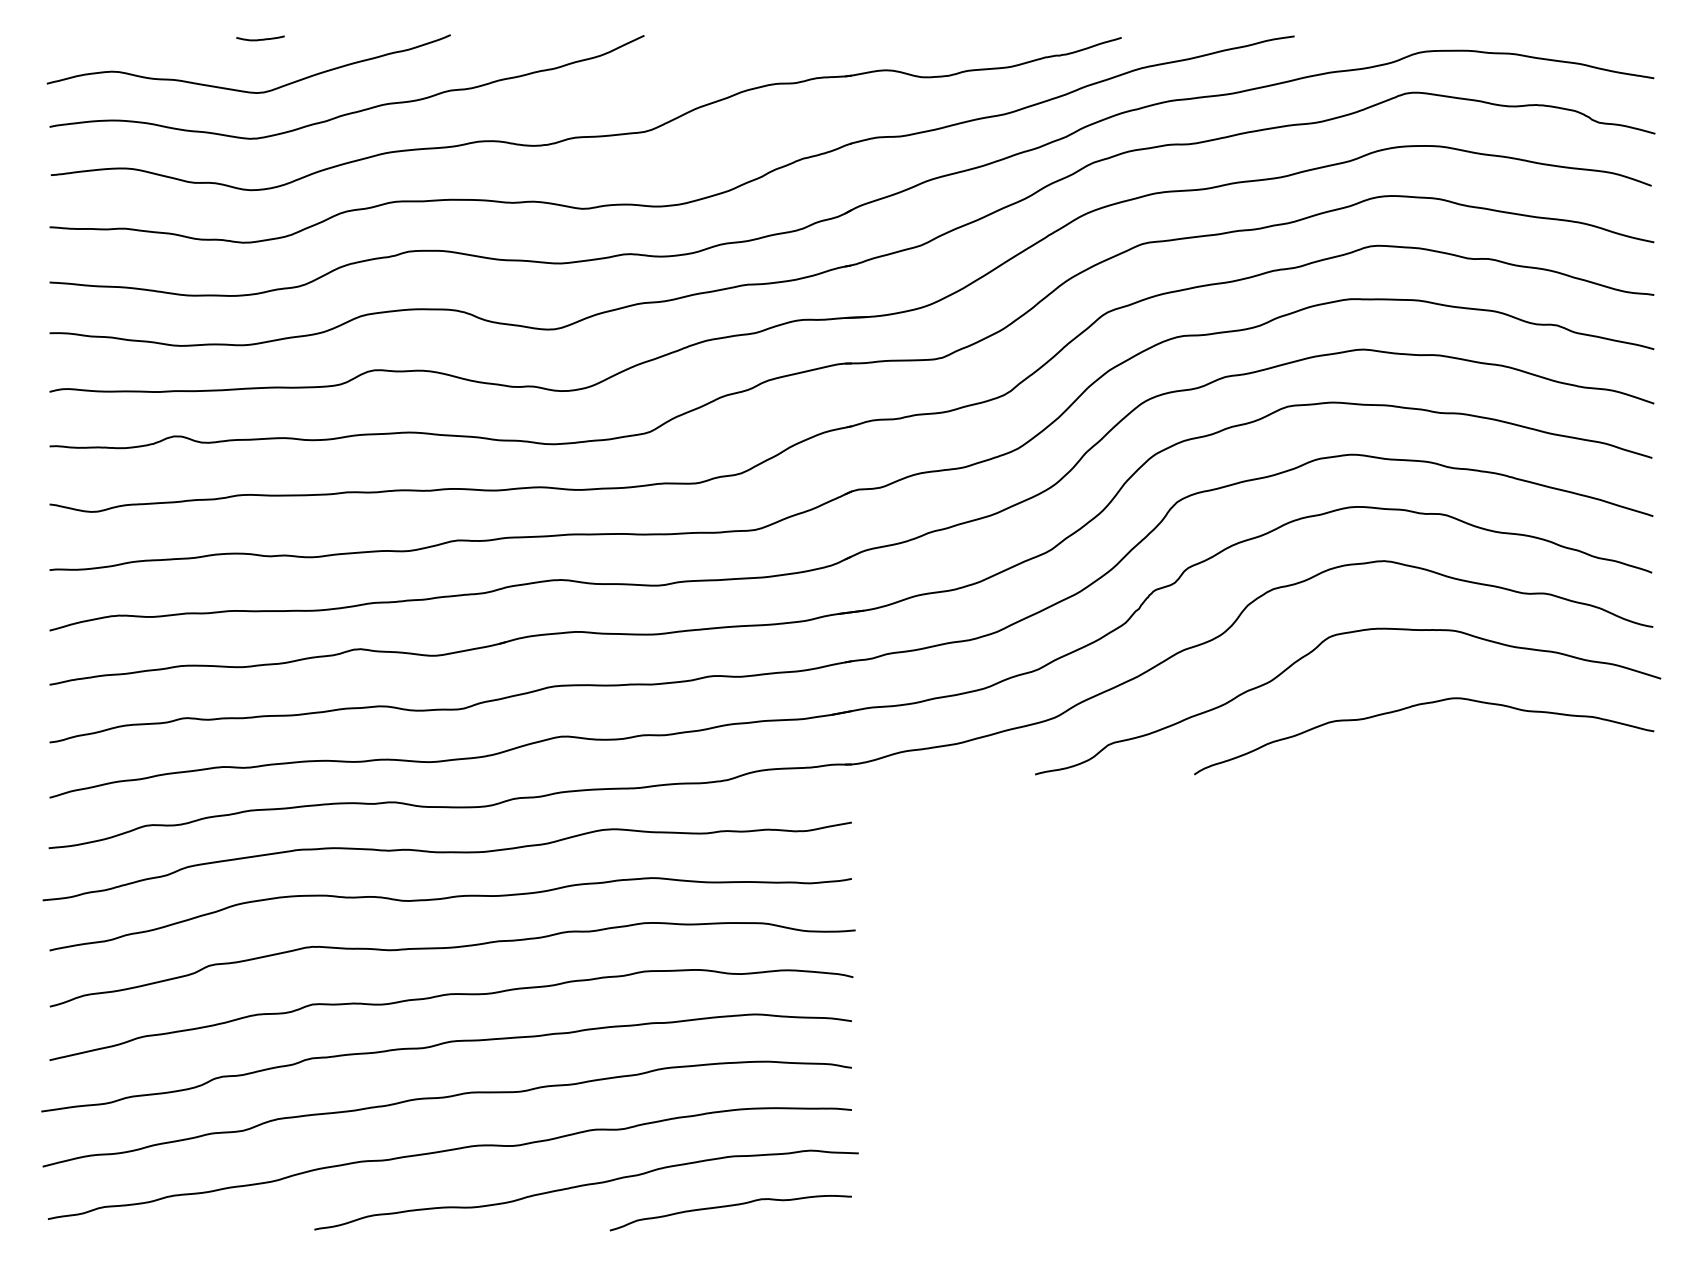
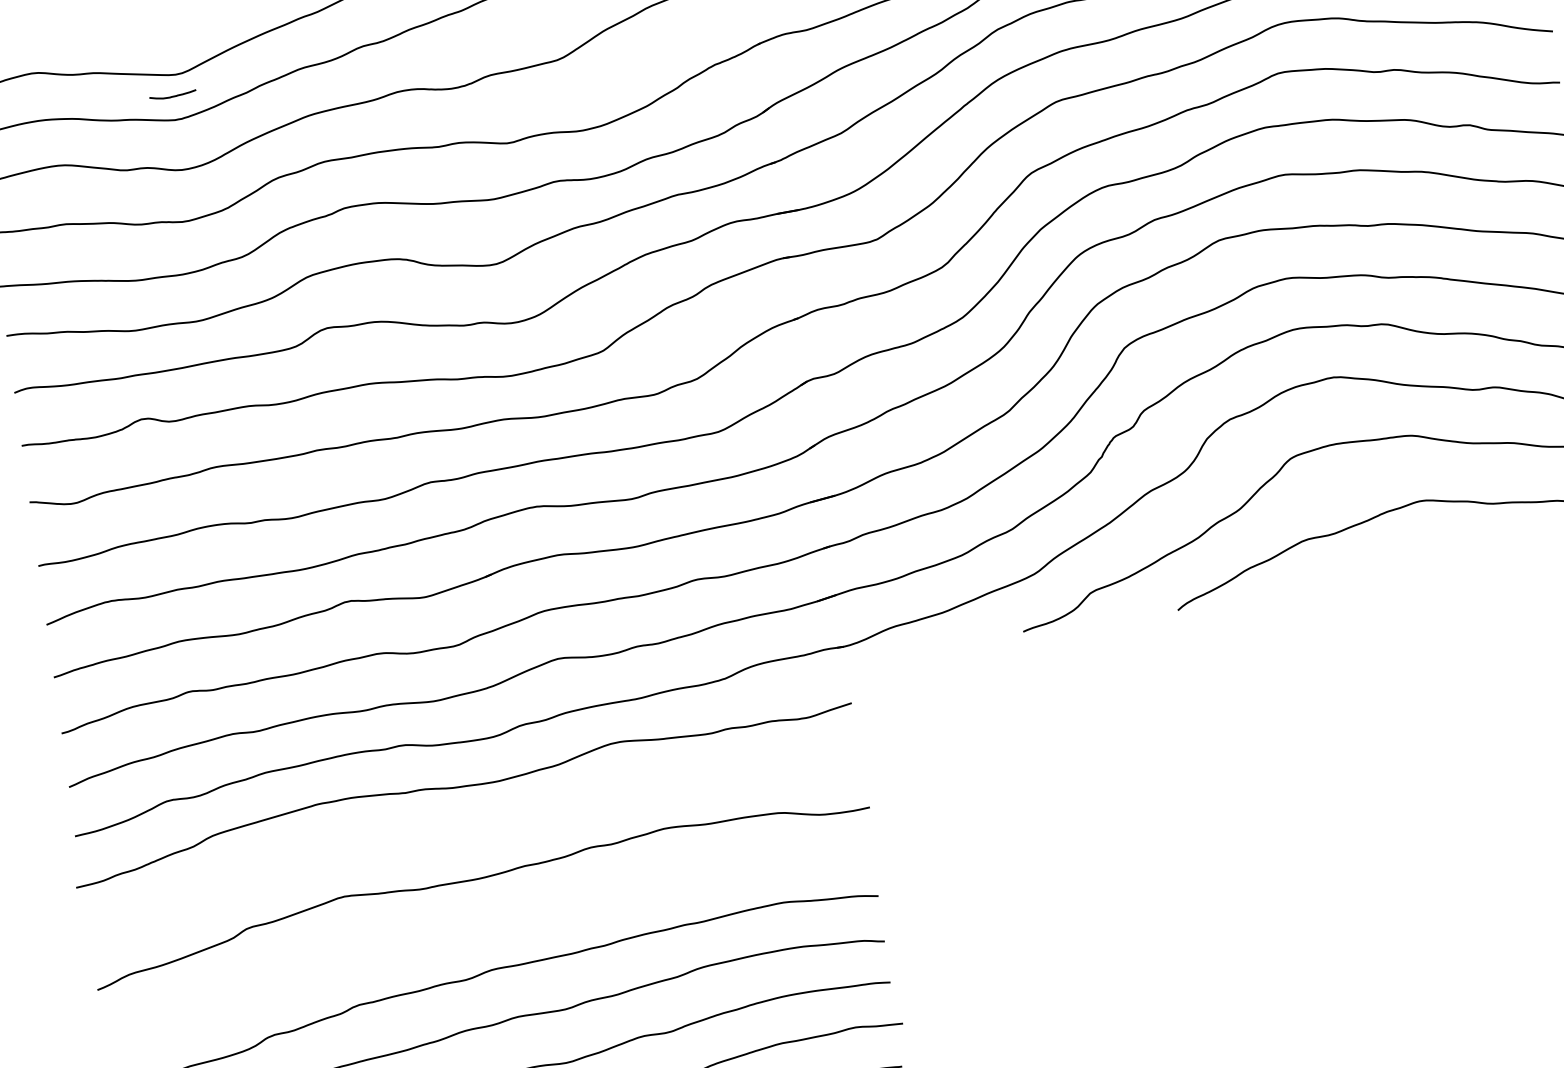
curve: (261, 38) -> (173, 95), moved
curve: (445, 899) -> (467, 832), removed
curve: (451, 995) -> (486, 925), removed

